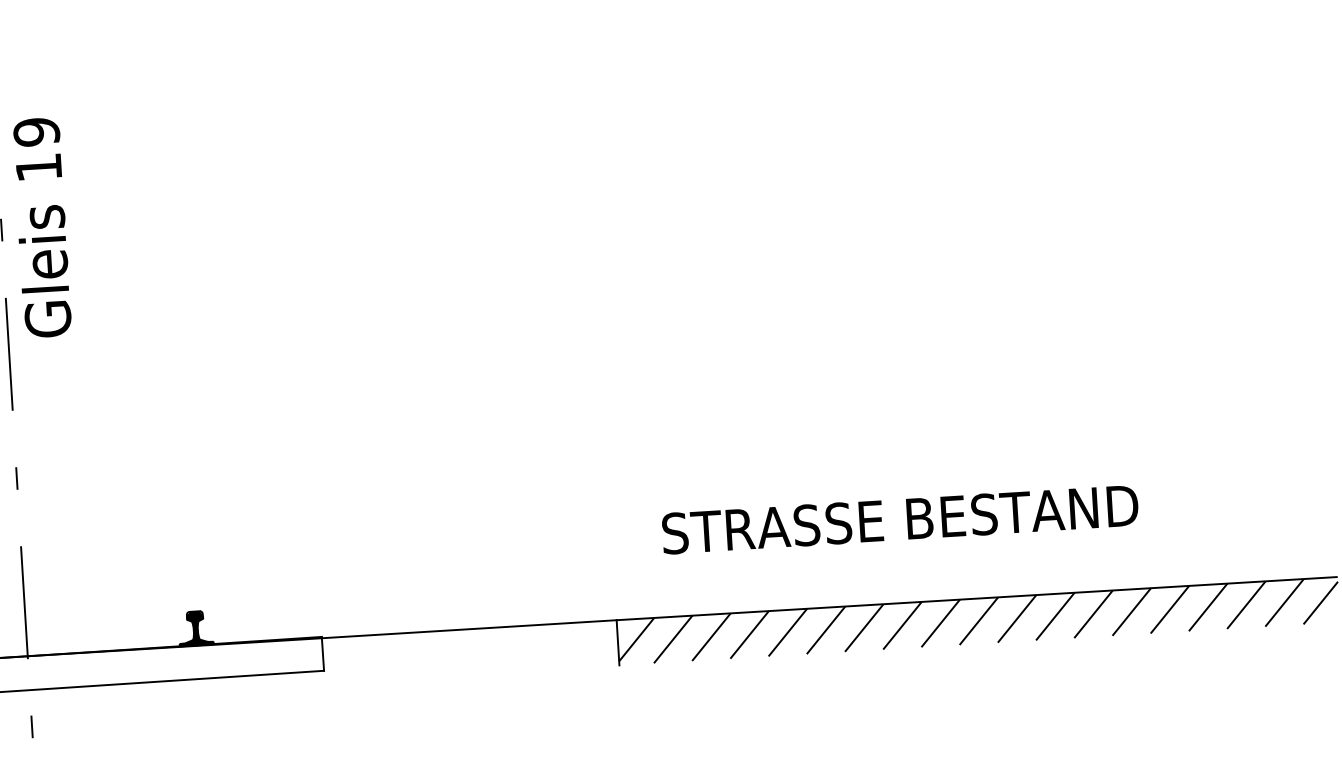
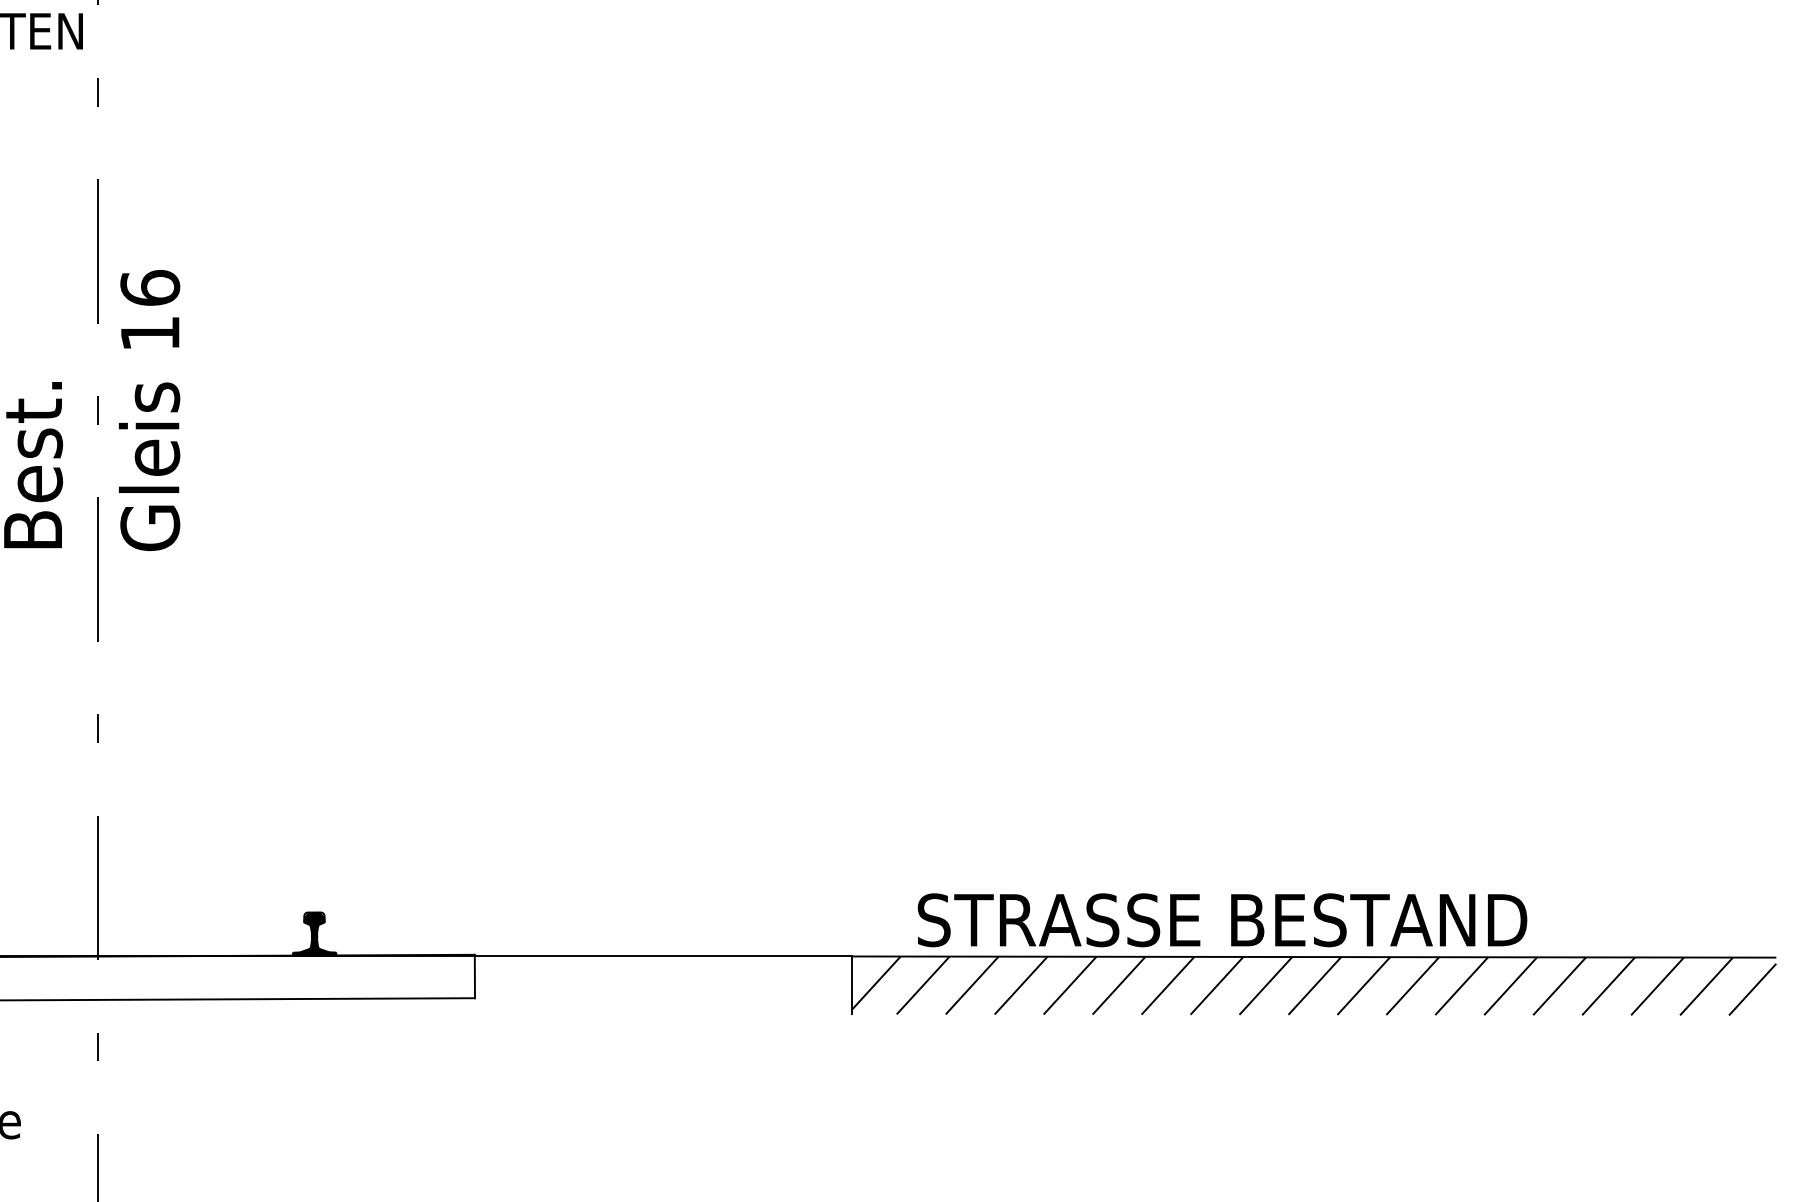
text: (36, 132) -> (150, 288), 19 -> 16
text: (900, 519) -> (1222, 920), moved

